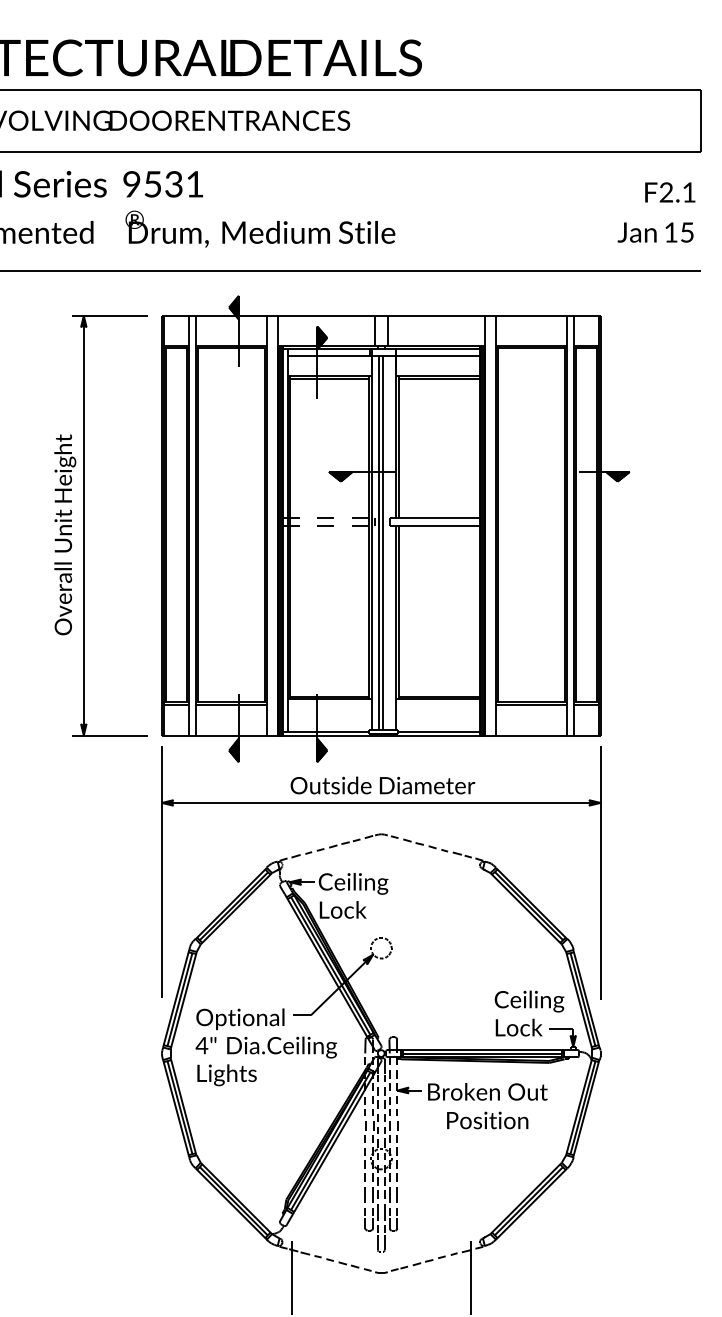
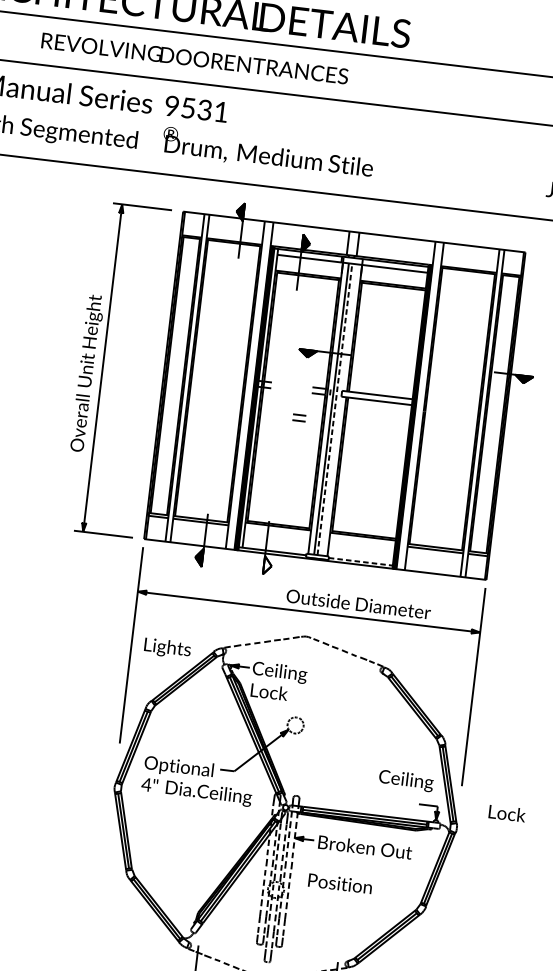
part: (325, 521) -> (299, 417), moved
line: (383, 542) -> (335, 409), solid -> dashed
line: (439, 731) -> (361, 561), solid -> dashed
fill: (322, 750) -> (268, 565), removed
text: (382, 785) -> (358, 604), moved
text: (518, 1027) -> (506, 813), moved
text: (226, 1075) -> (167, 648), moved
text: (487, 1120) -> (340, 883), moved

